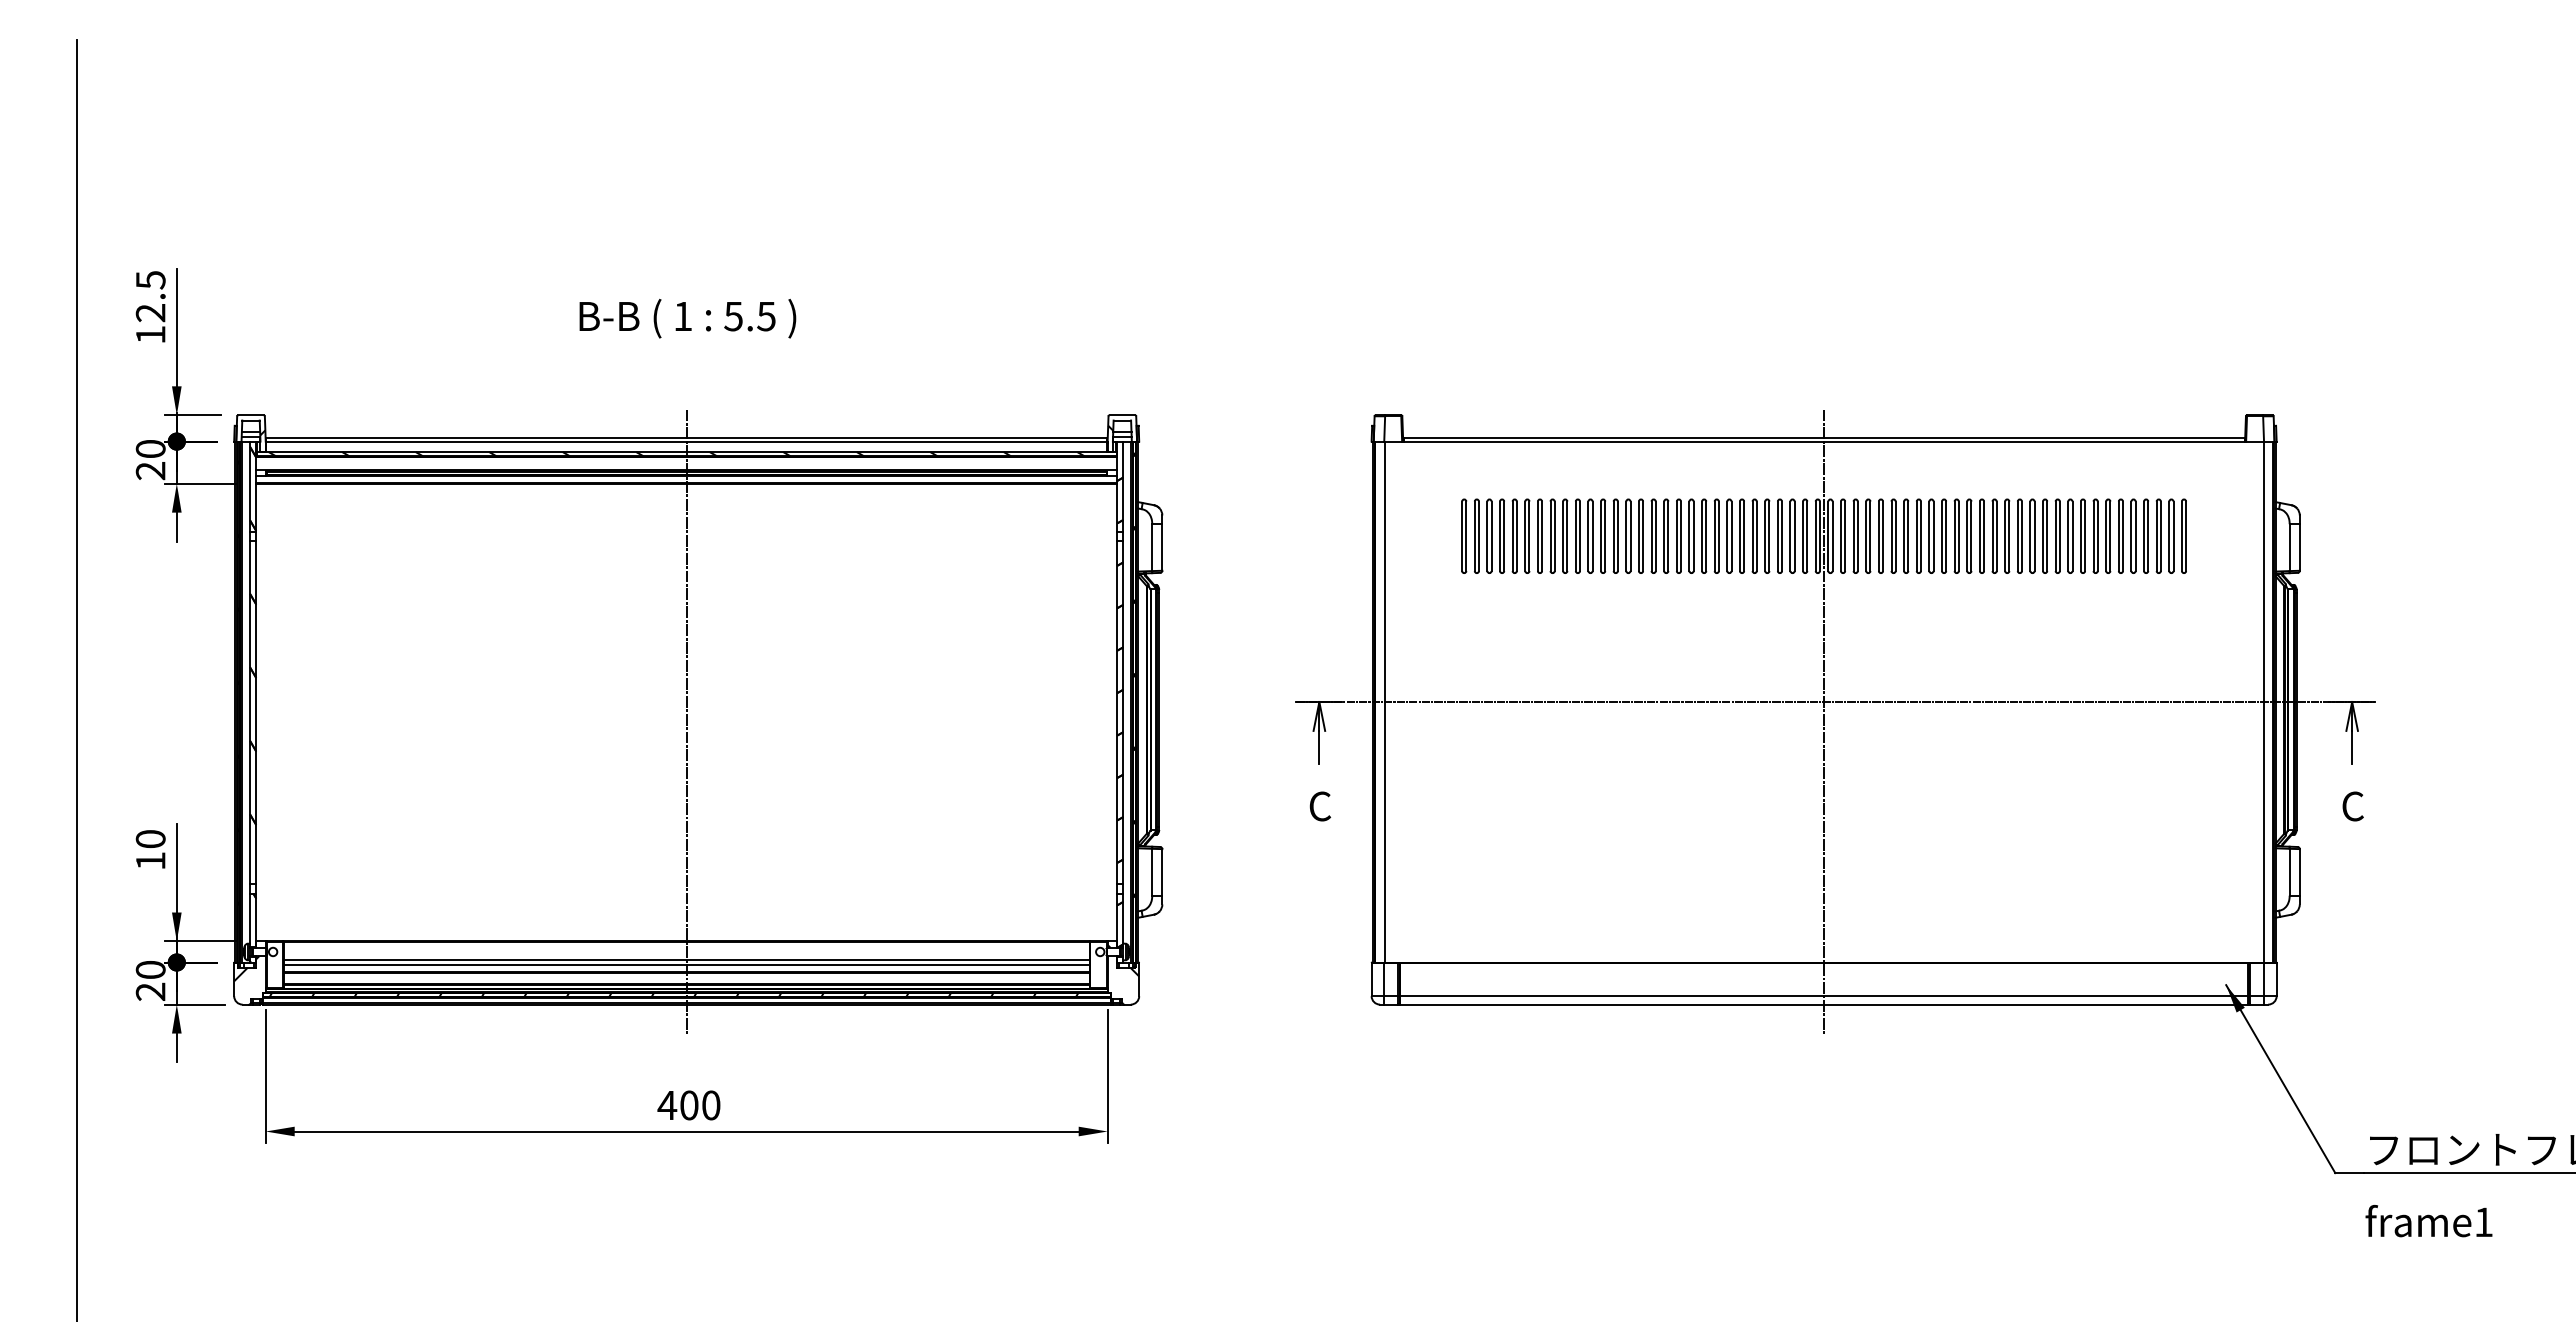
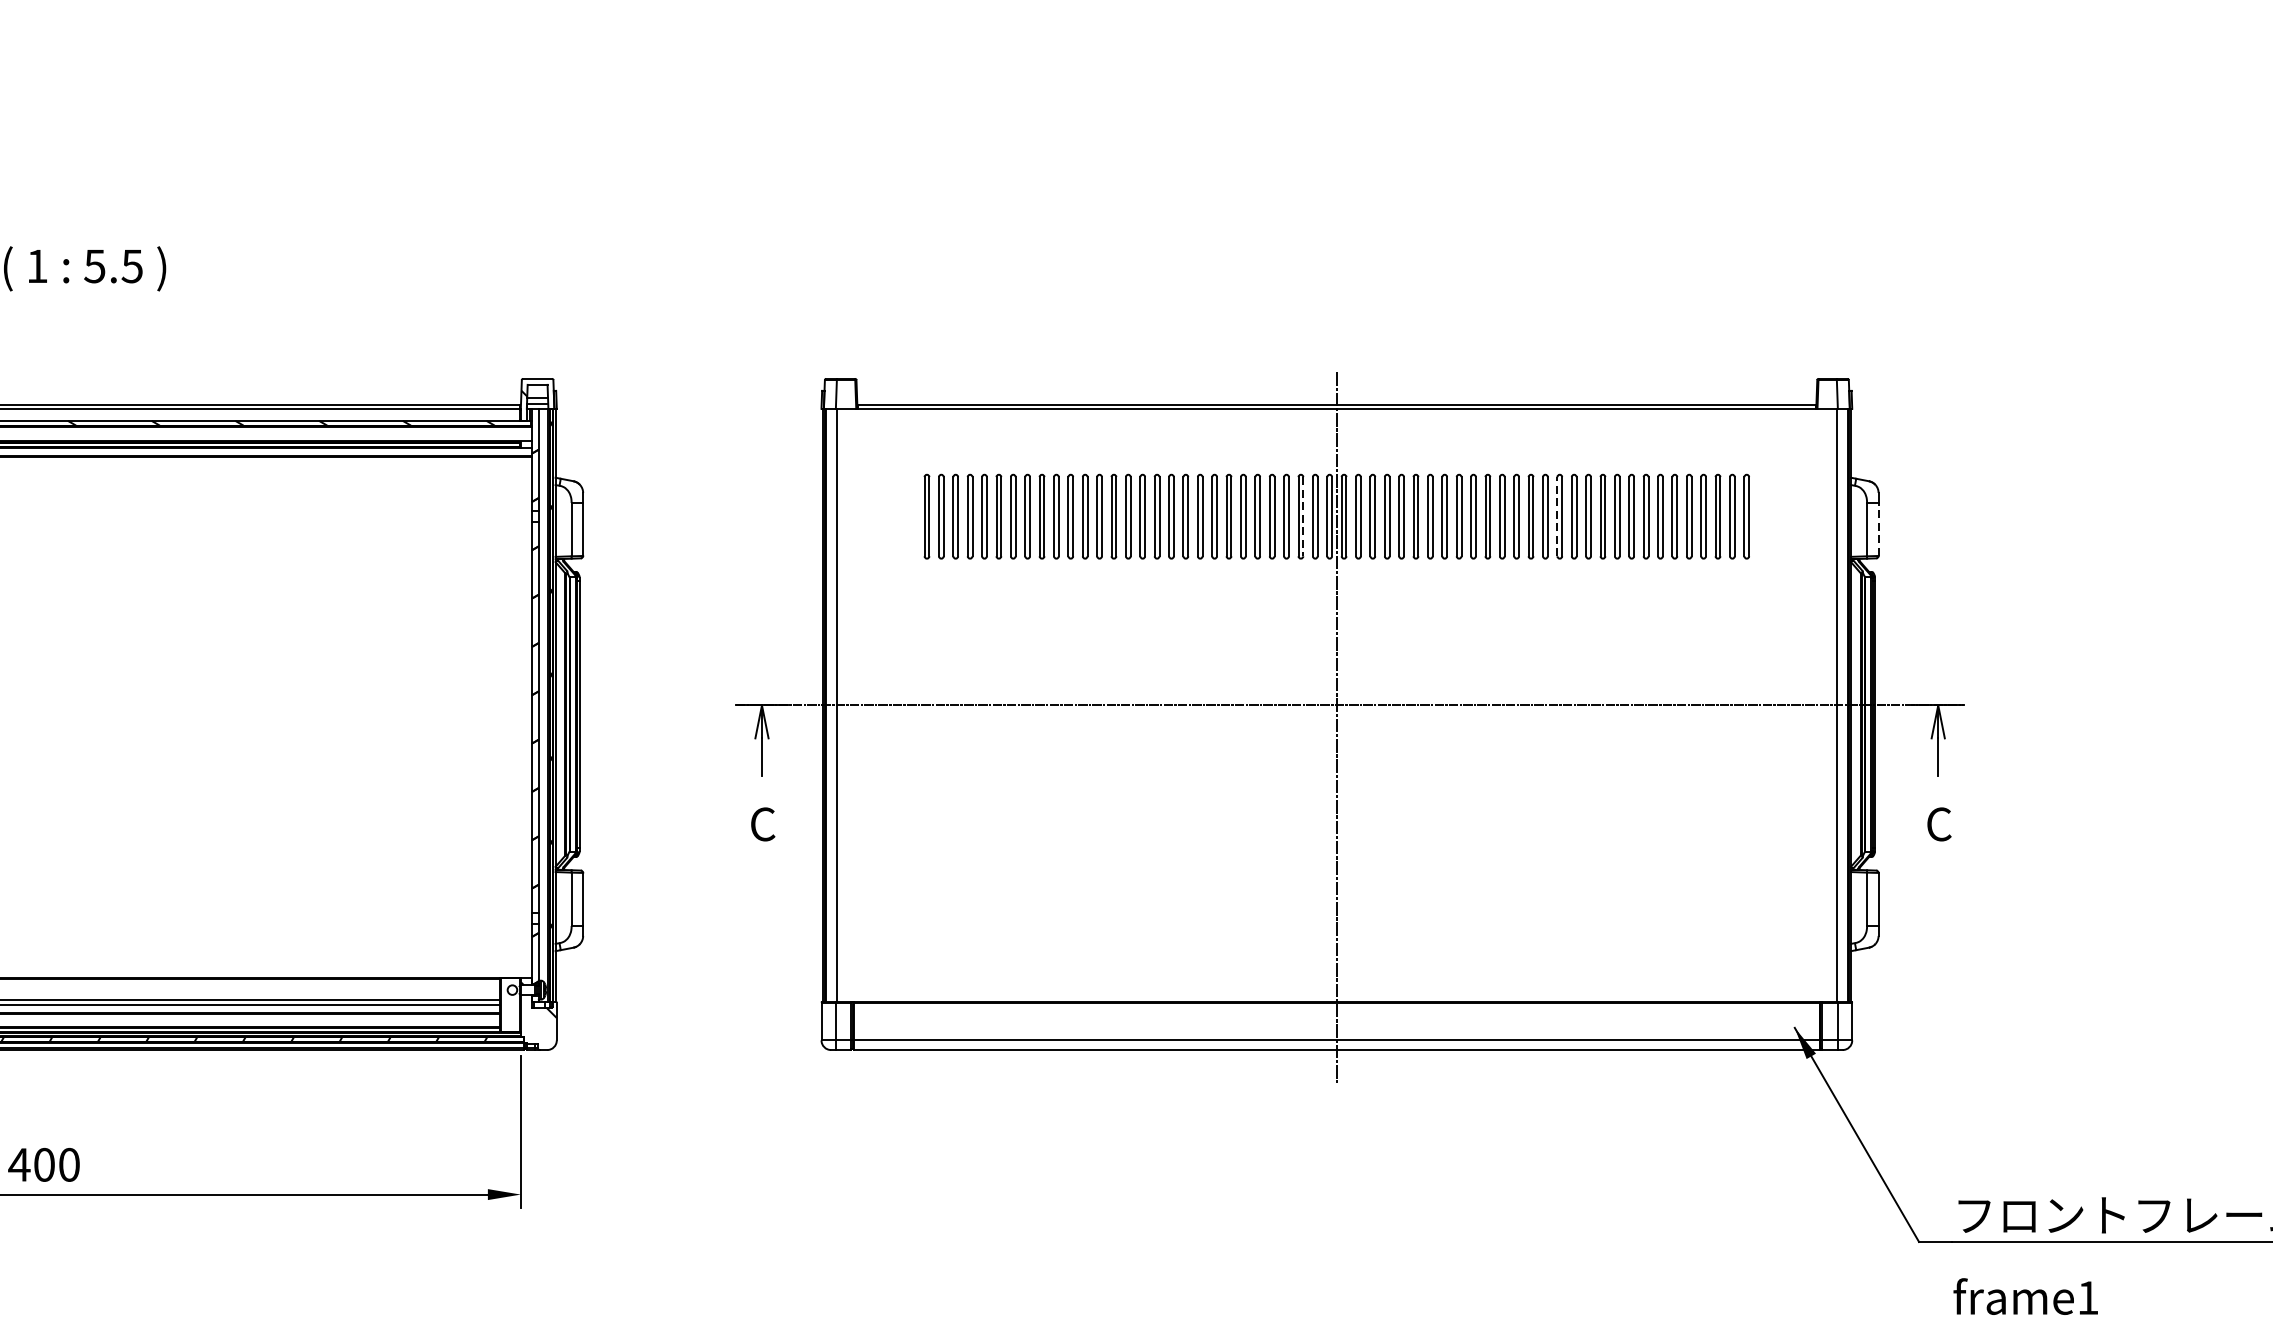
line: (1794, 536) -> (1303, 516), solid -> dashed
line: (2017, 536) -> (1557, 516), solid -> dashed
line: (2299, 547) -> (1878, 529), solid -> dashed
line: (686, 721) -> (41, 727), removed

